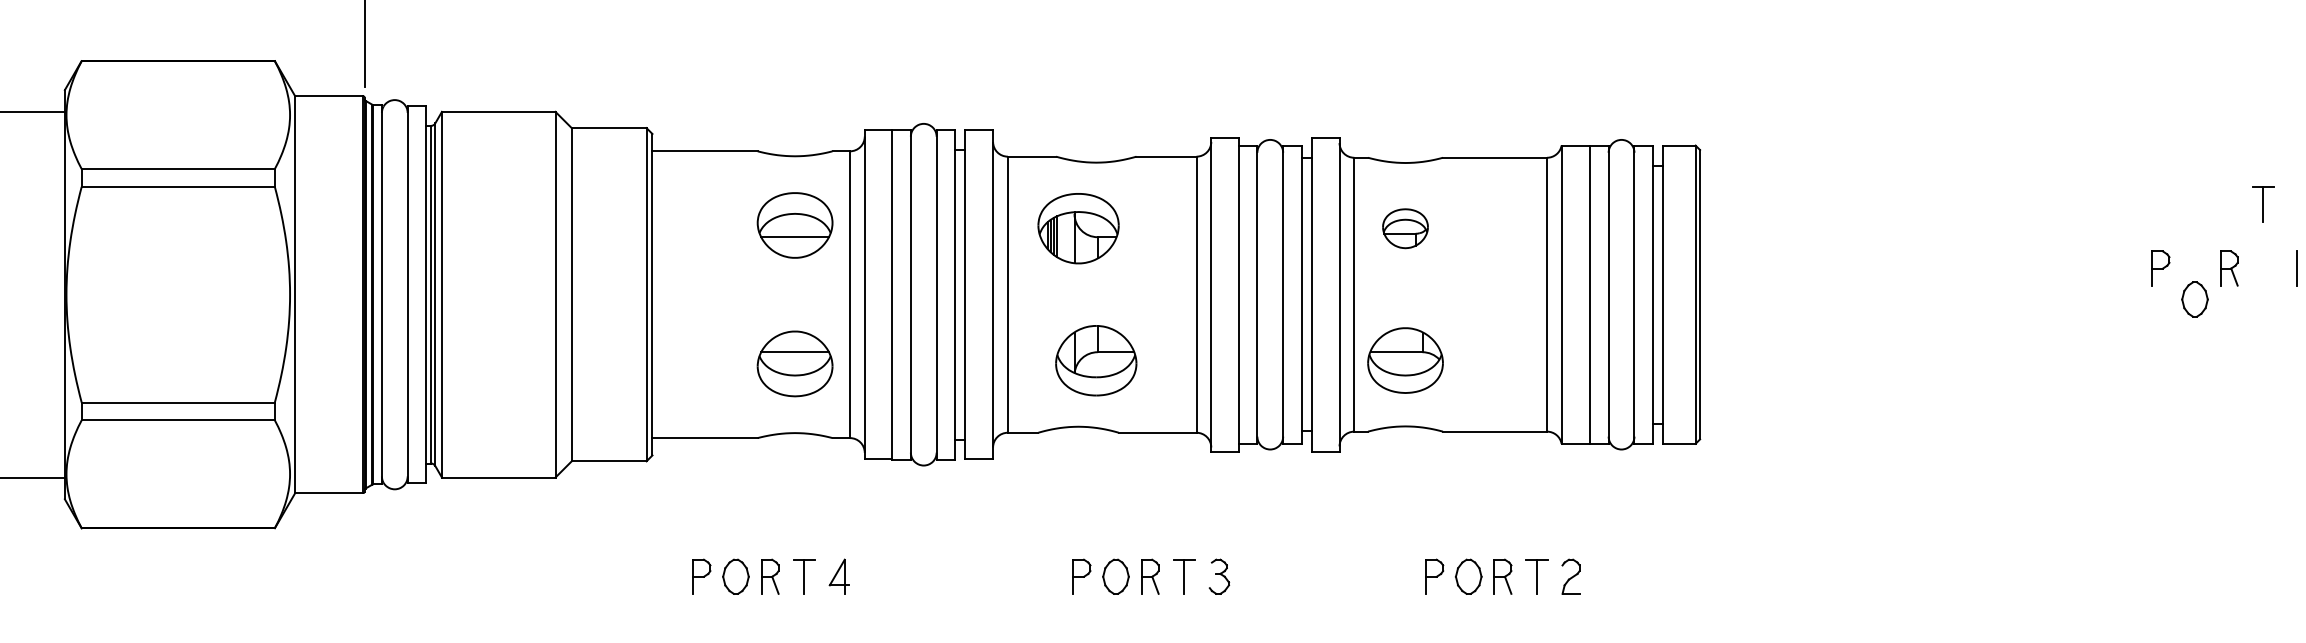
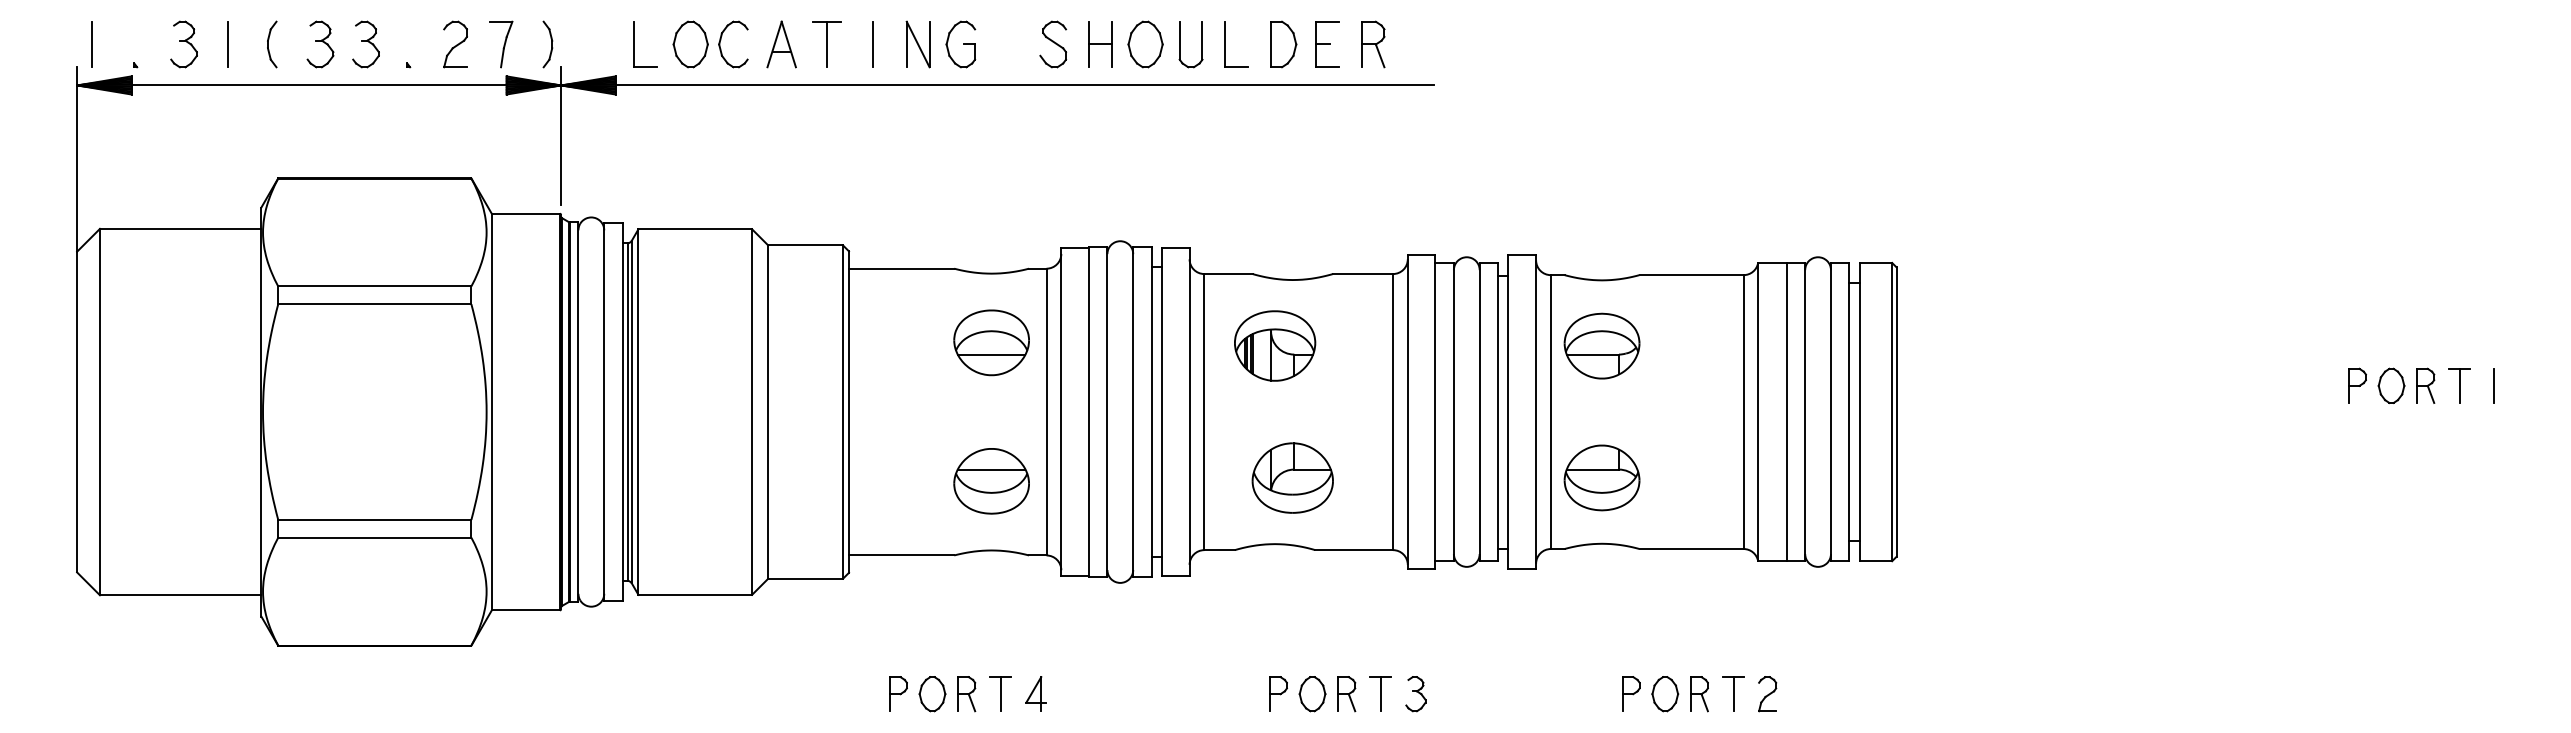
part: (2262, 204) -> (2459, 385), moved
part: (1404, 228) -> (1601, 345), size x1.67
part: (2194, 299) -> (2391, 385), moved

